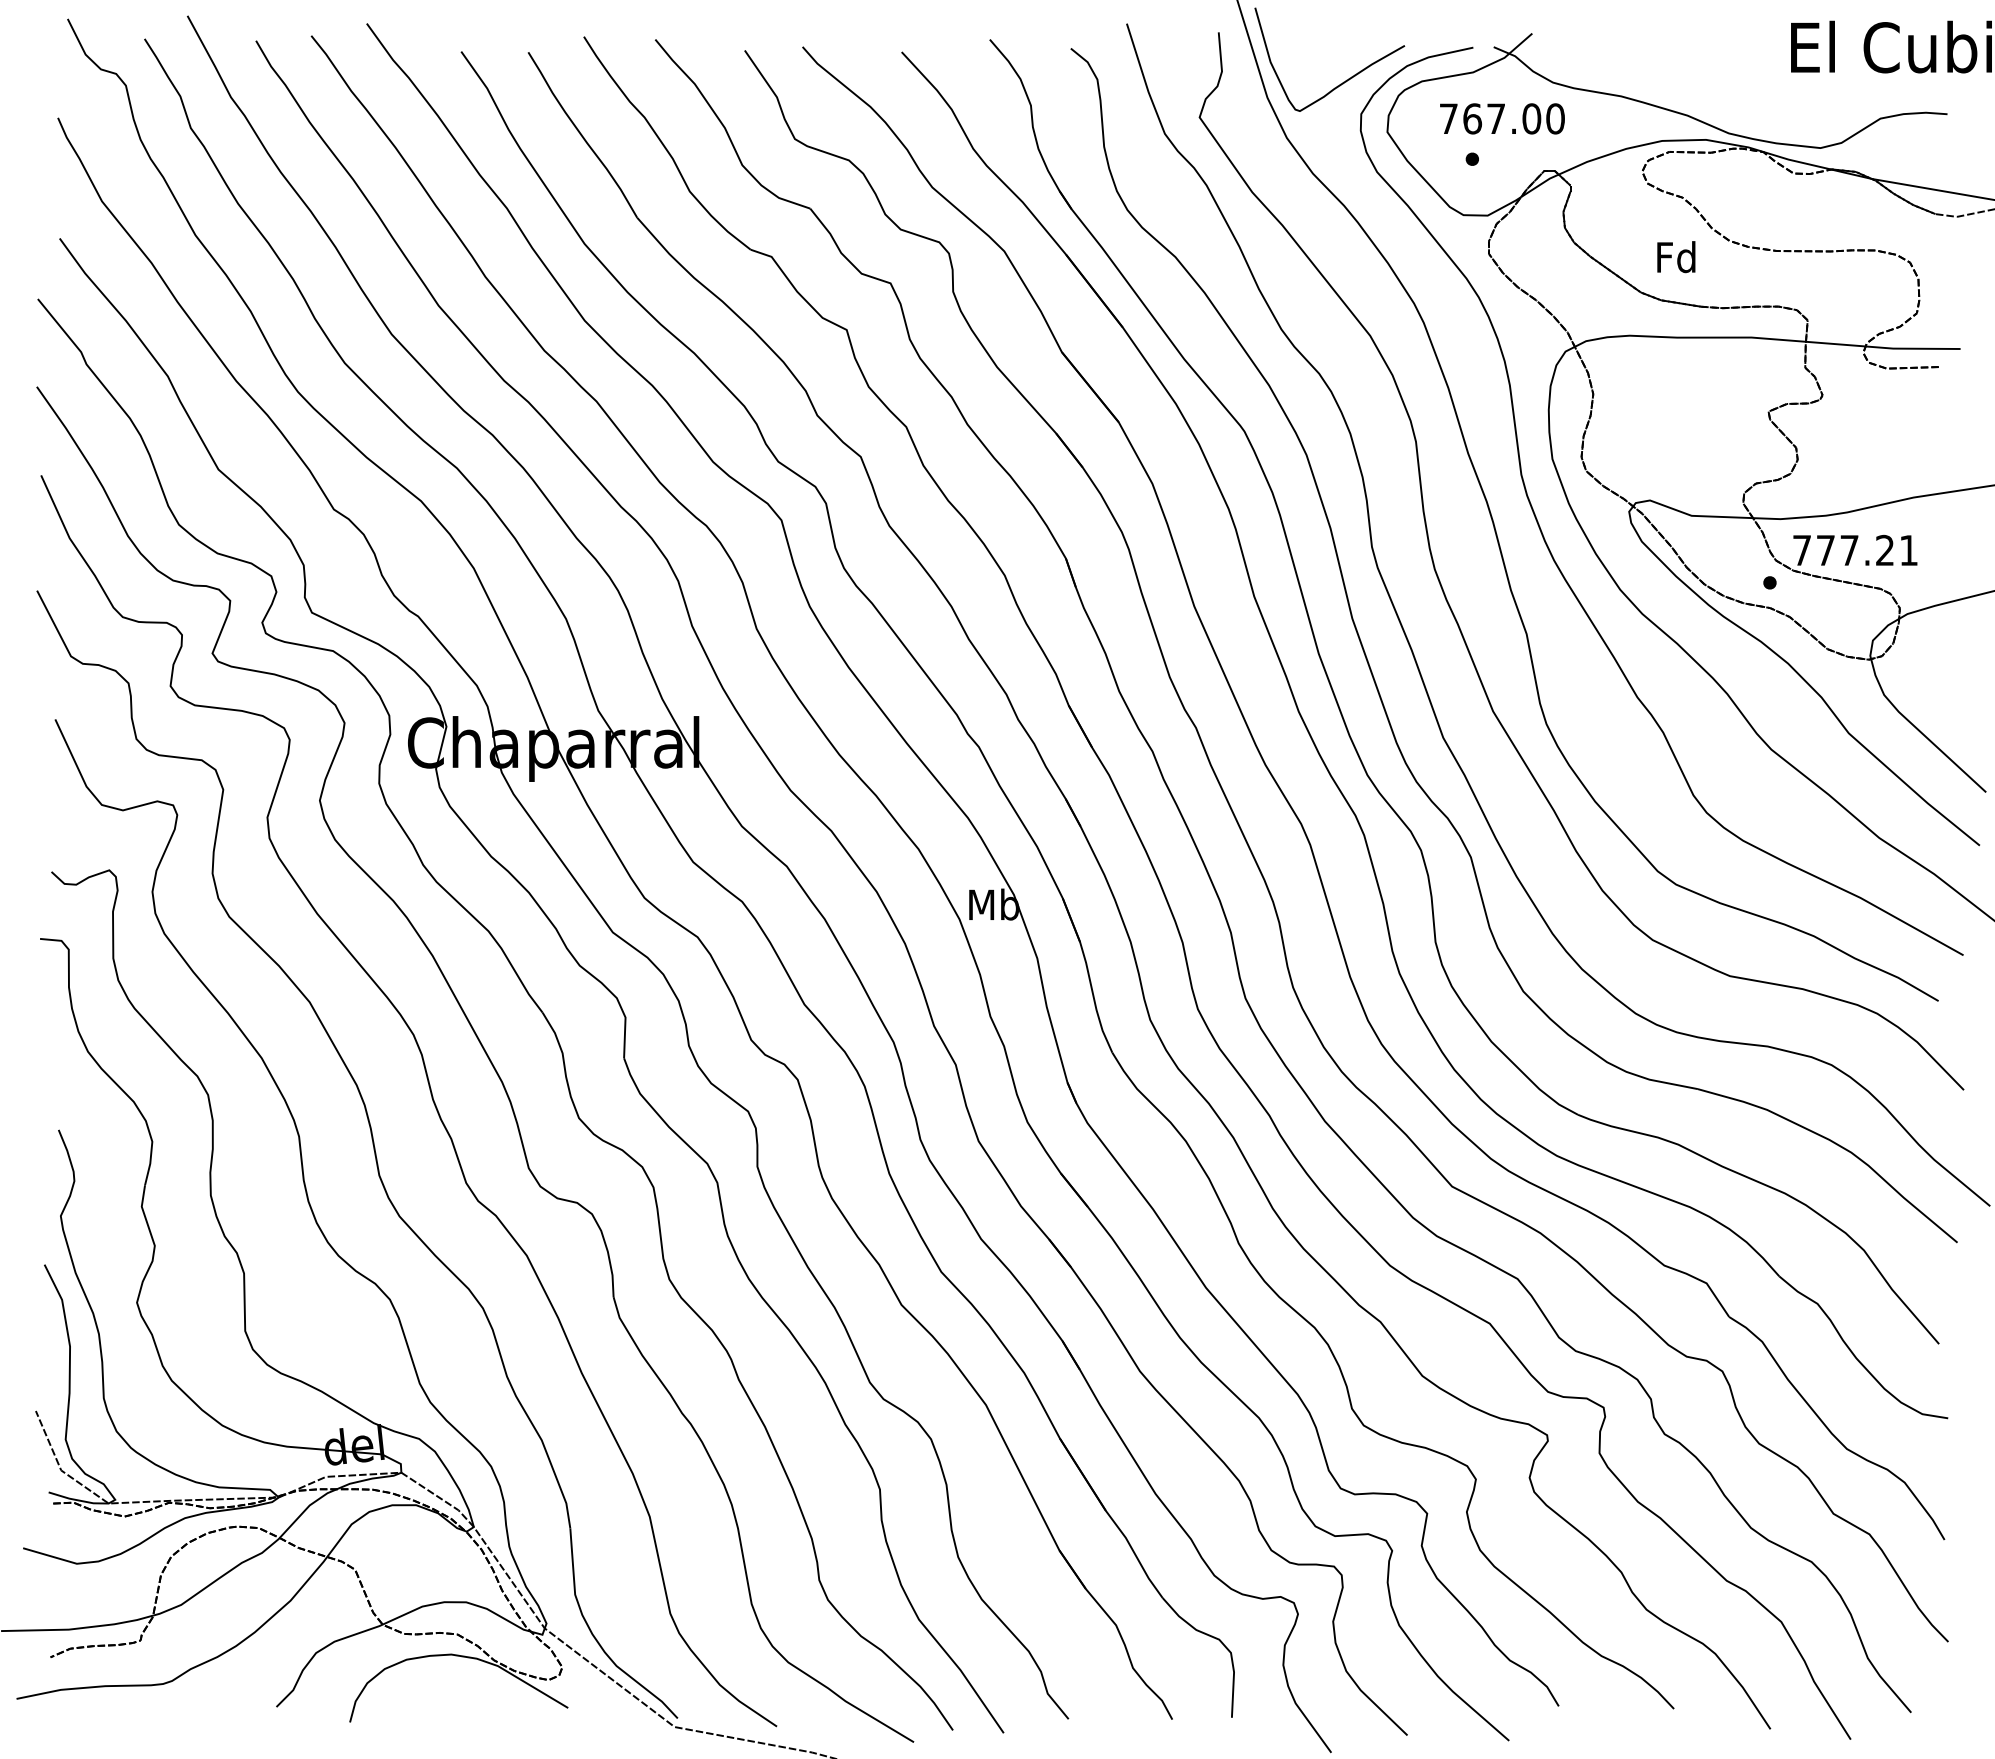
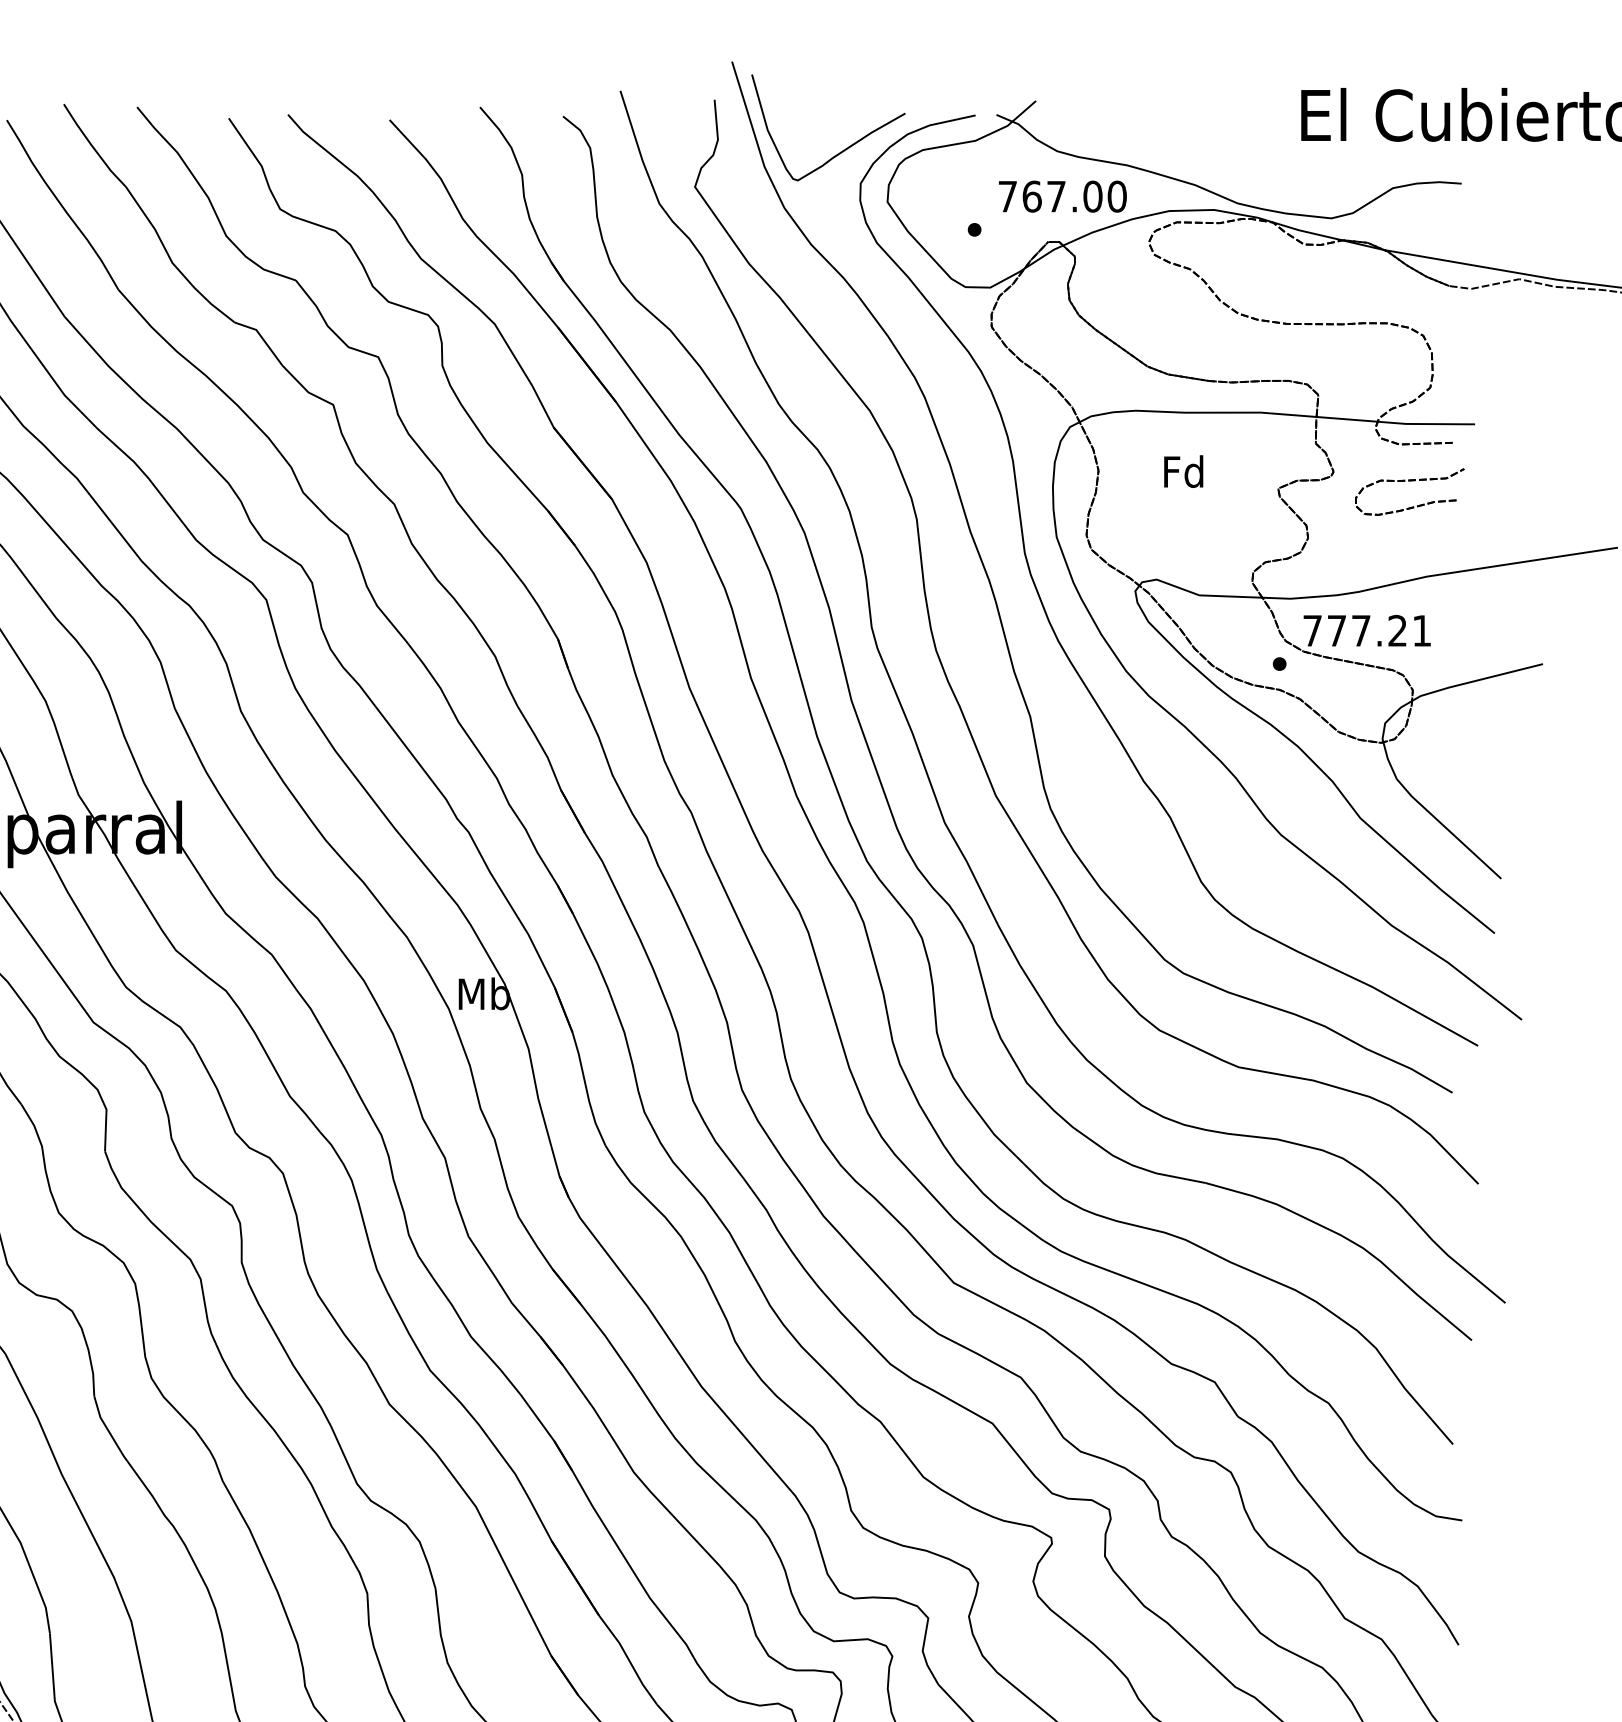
text: (1502, 118) -> (1062, 196), moved
text: (1676, 257) -> (1183, 472), moved
part: (1896, 404) -> (1409, 481), added

